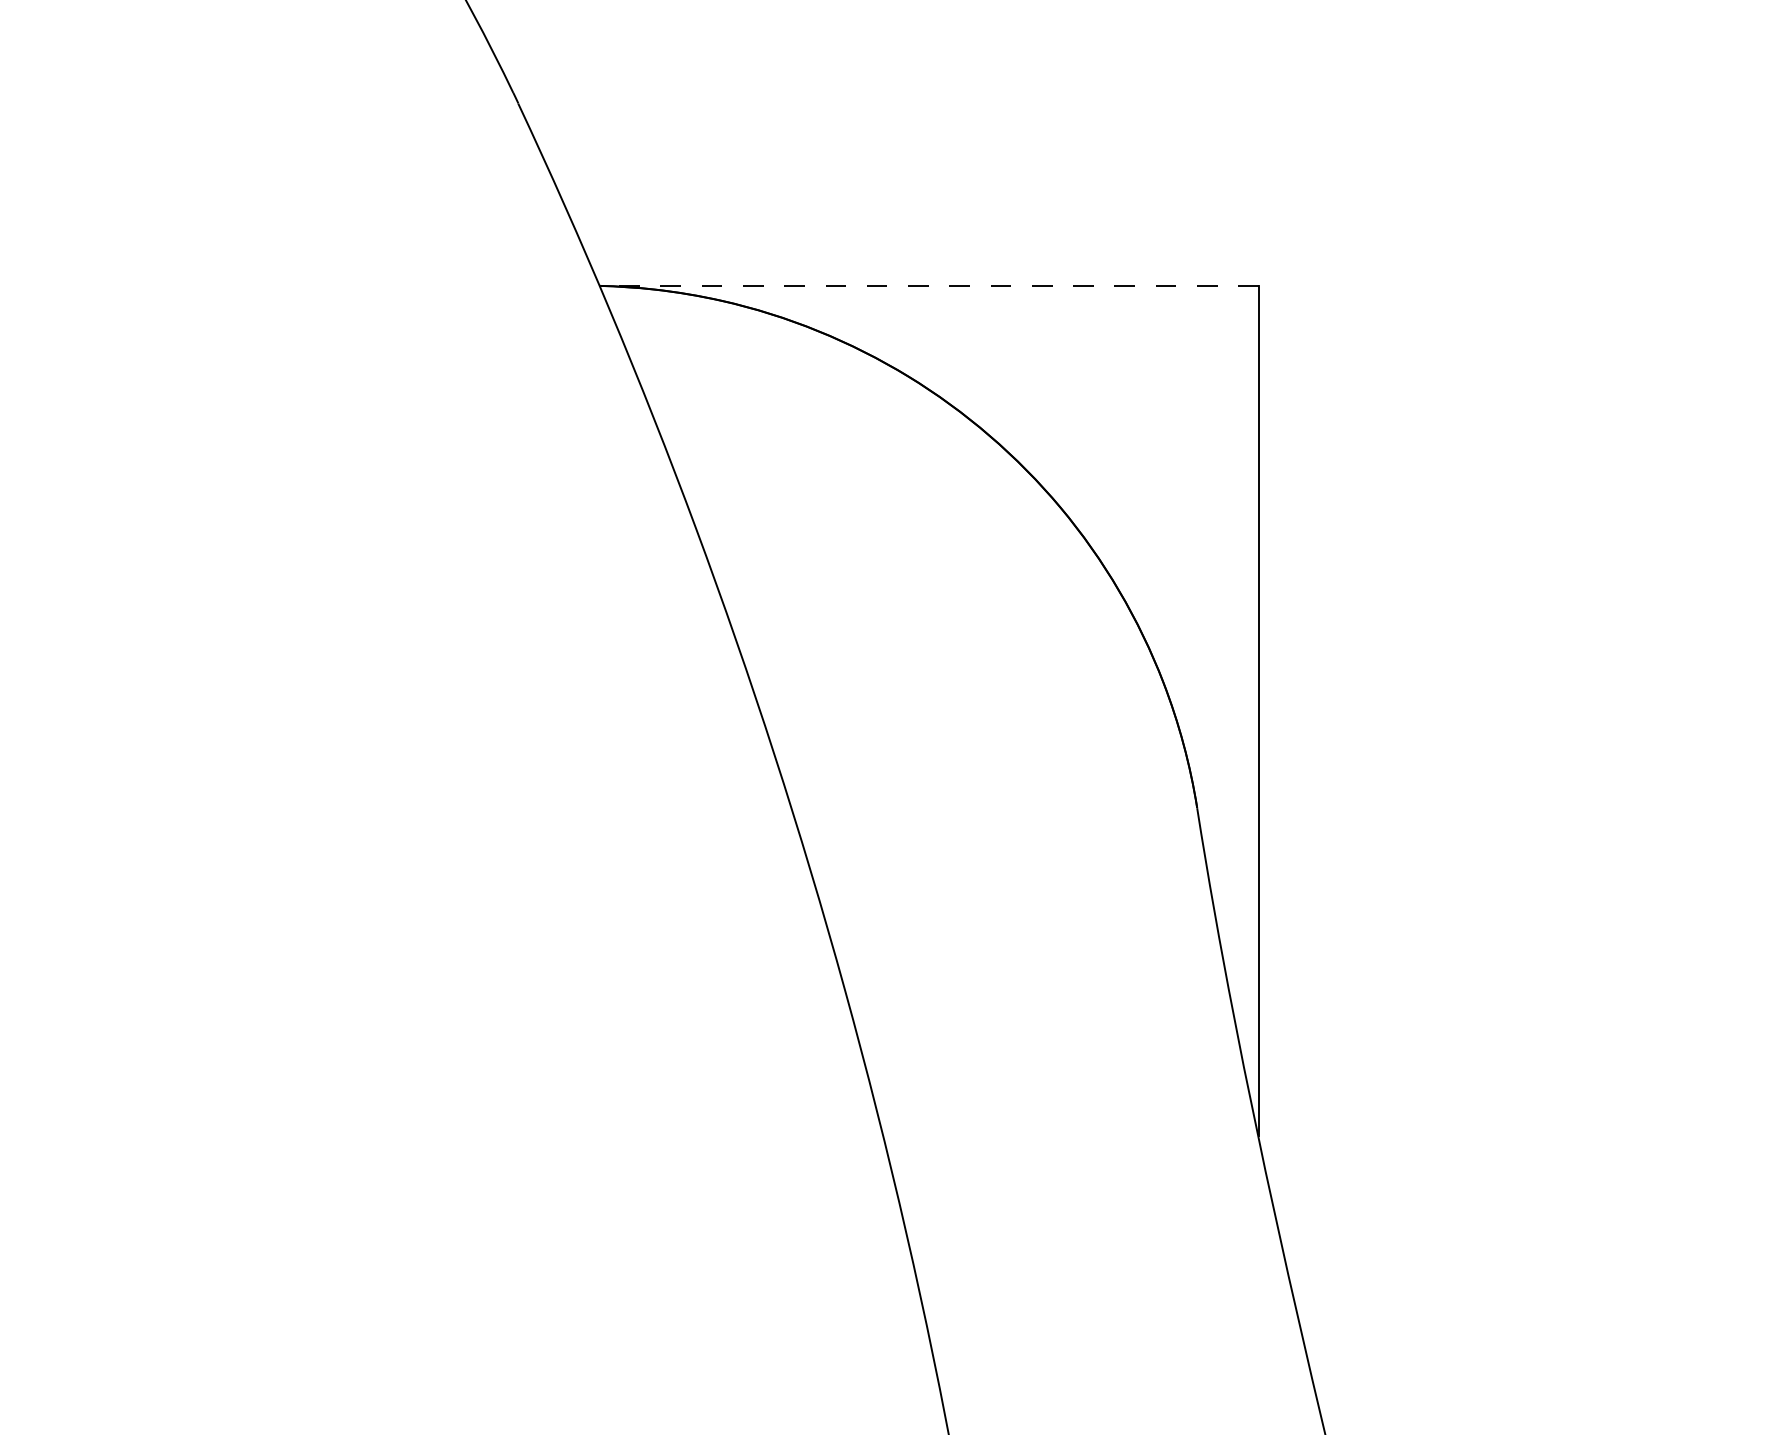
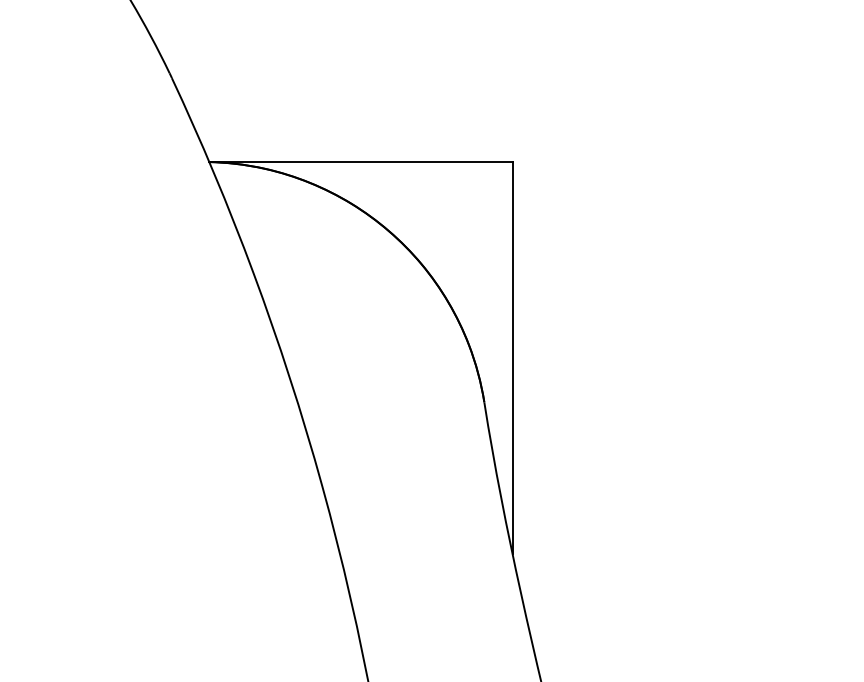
line: (928, 284) -> (360, 161), dashed -> solid

